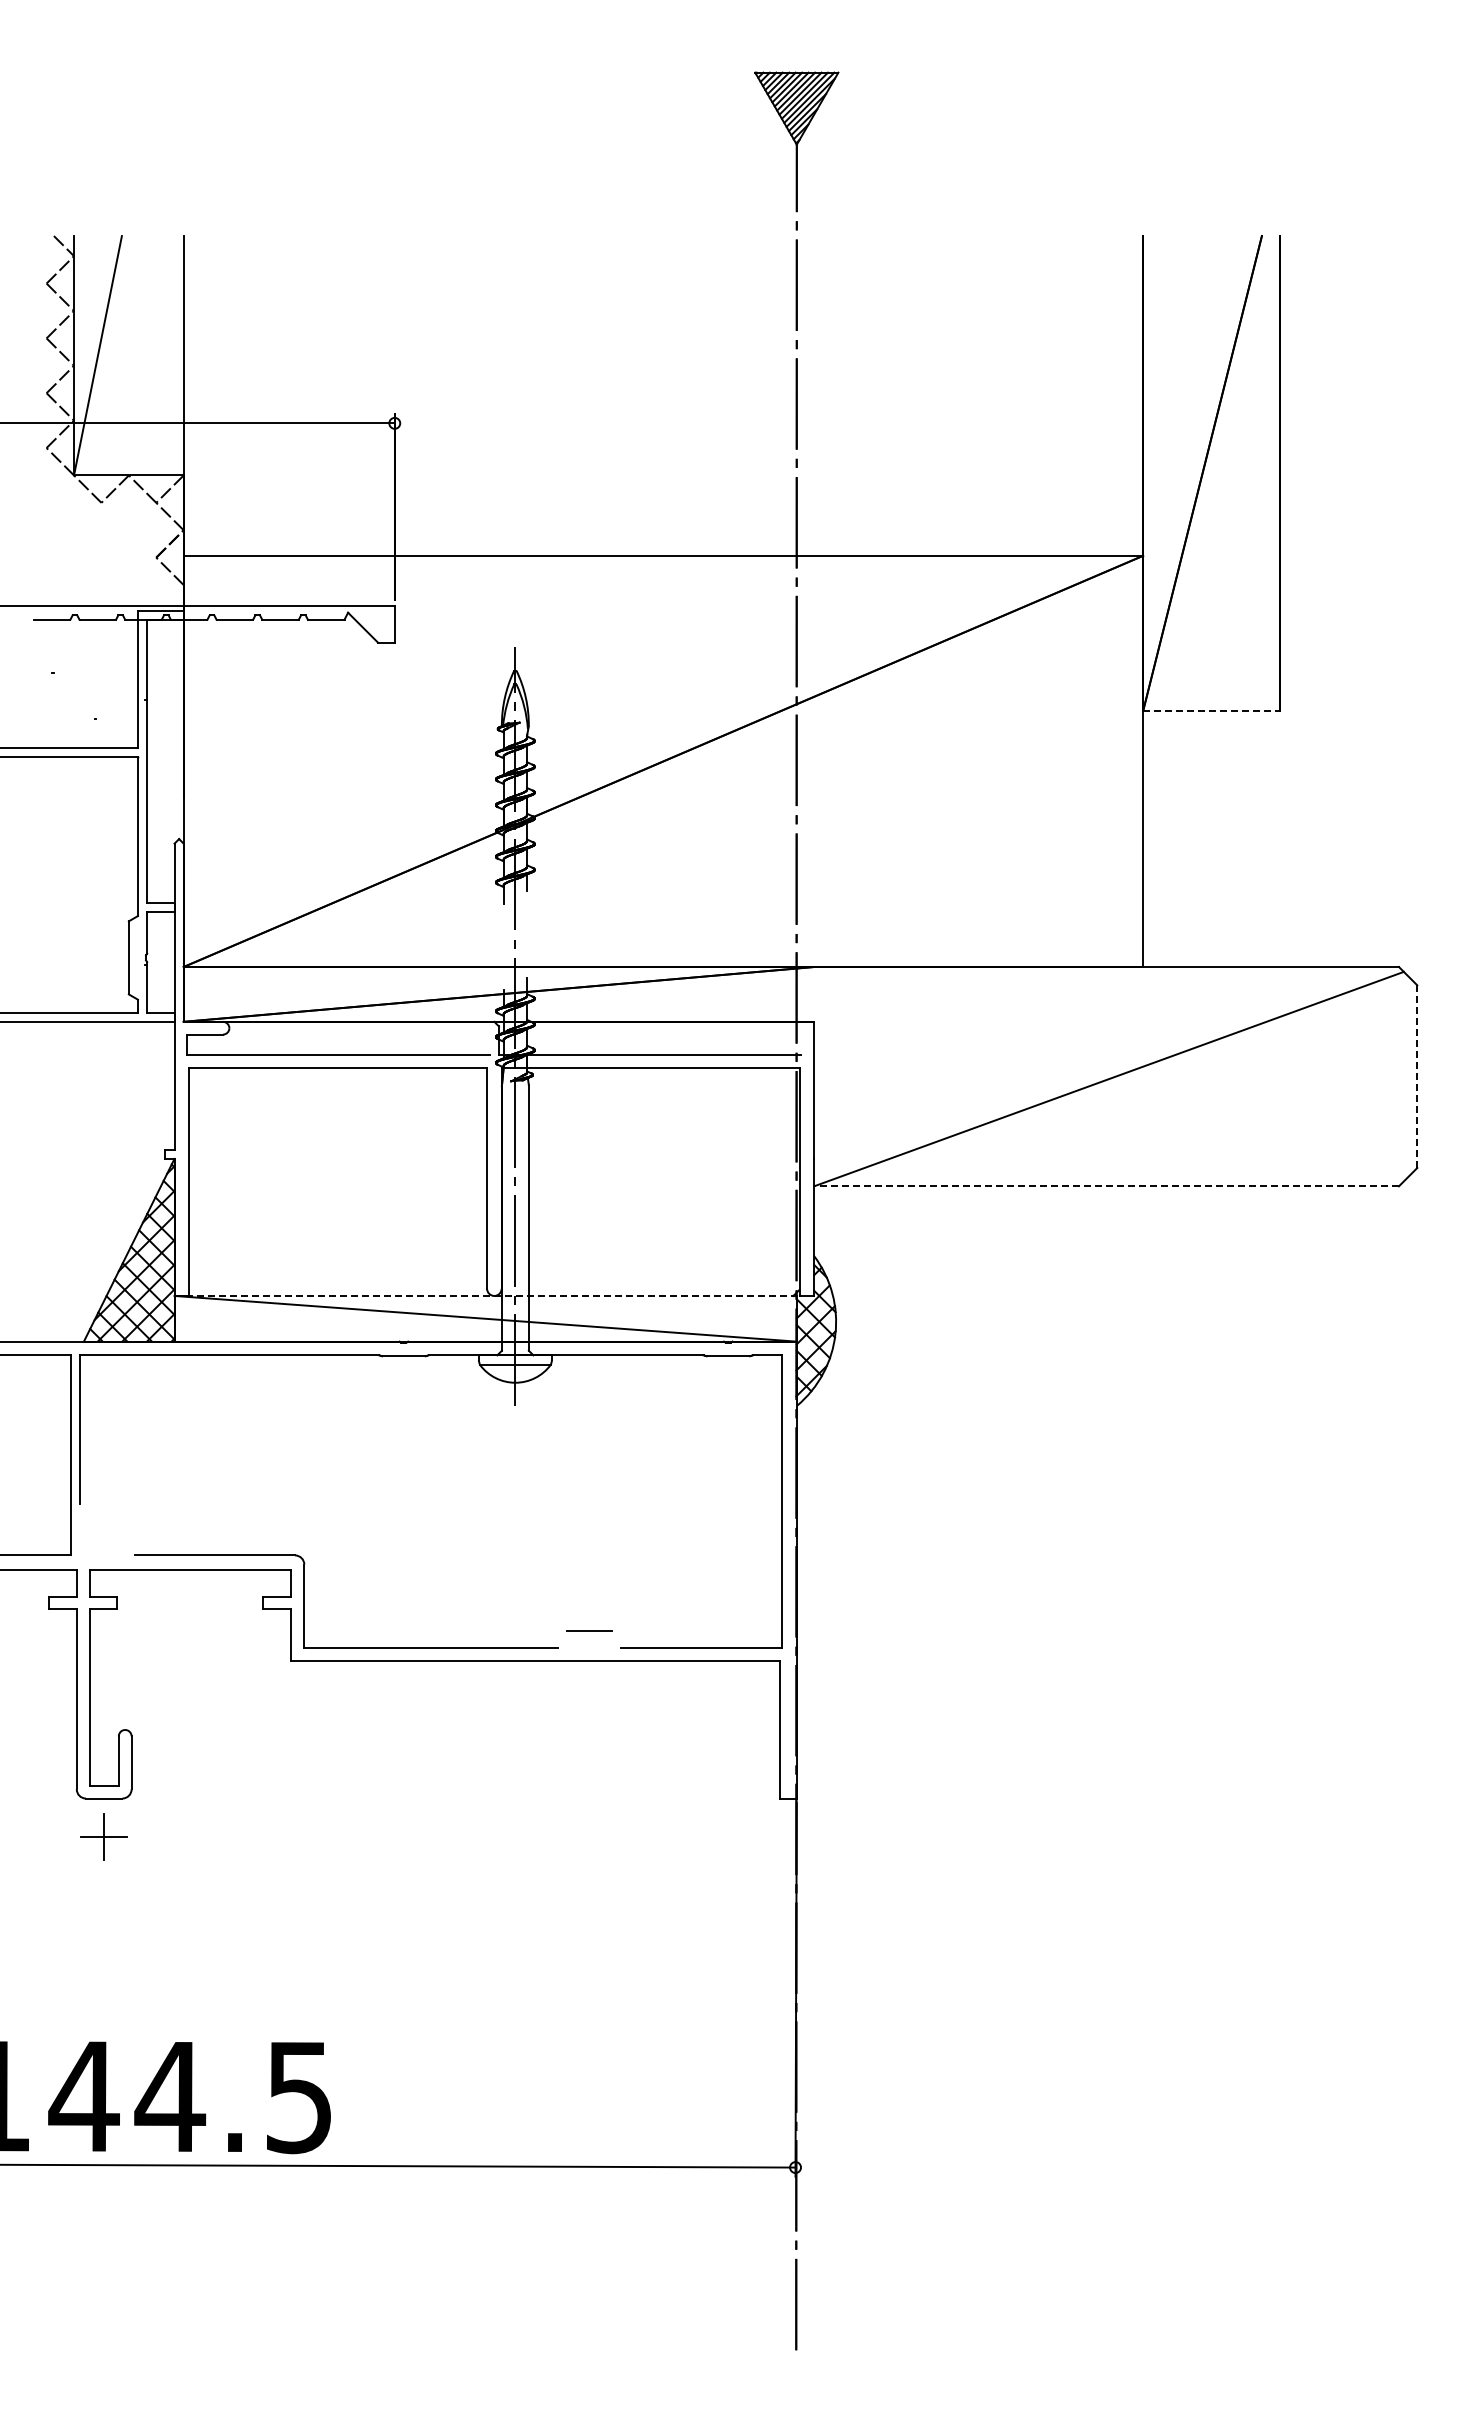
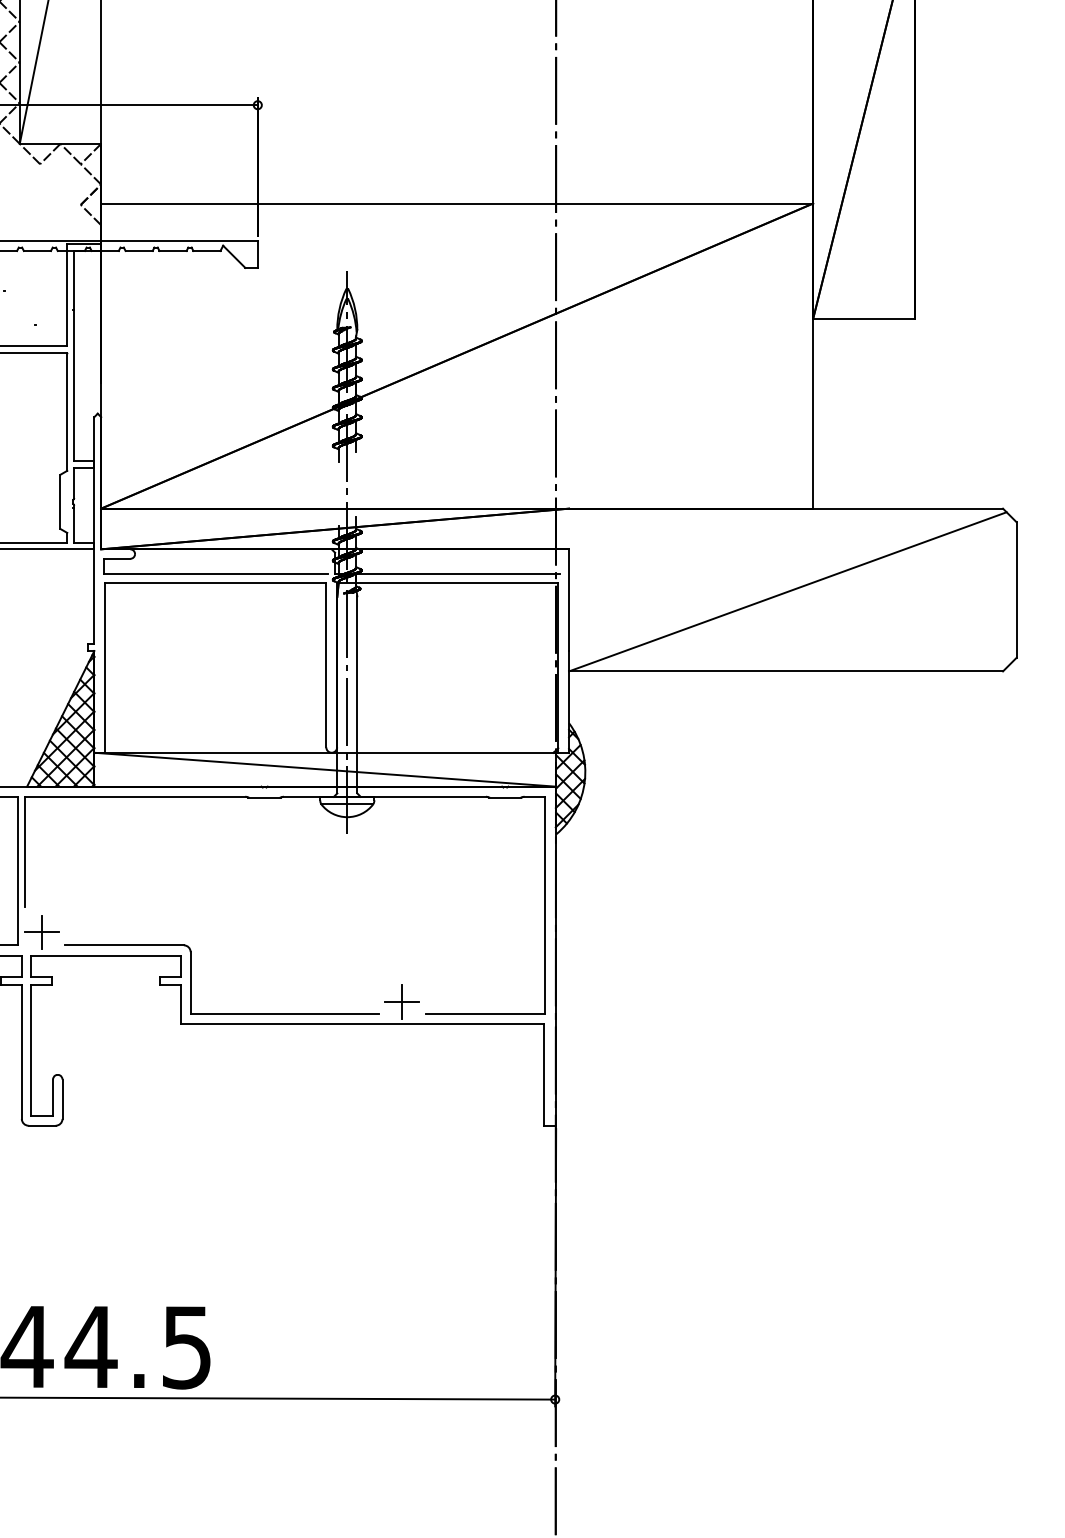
line: (1211, 711) -> (863, 319), dashed -> solid
line: (1417, 1077) -> (1016, 590), dashed -> solid
line: (1106, 1186) -> (785, 671), dashed -> solid
line: (486, 1295) -> (325, 752), dashed -> solid
line: (589, 1631) -> (402, 1001), added
part: (103, 1836) -> (41, 932), moved

